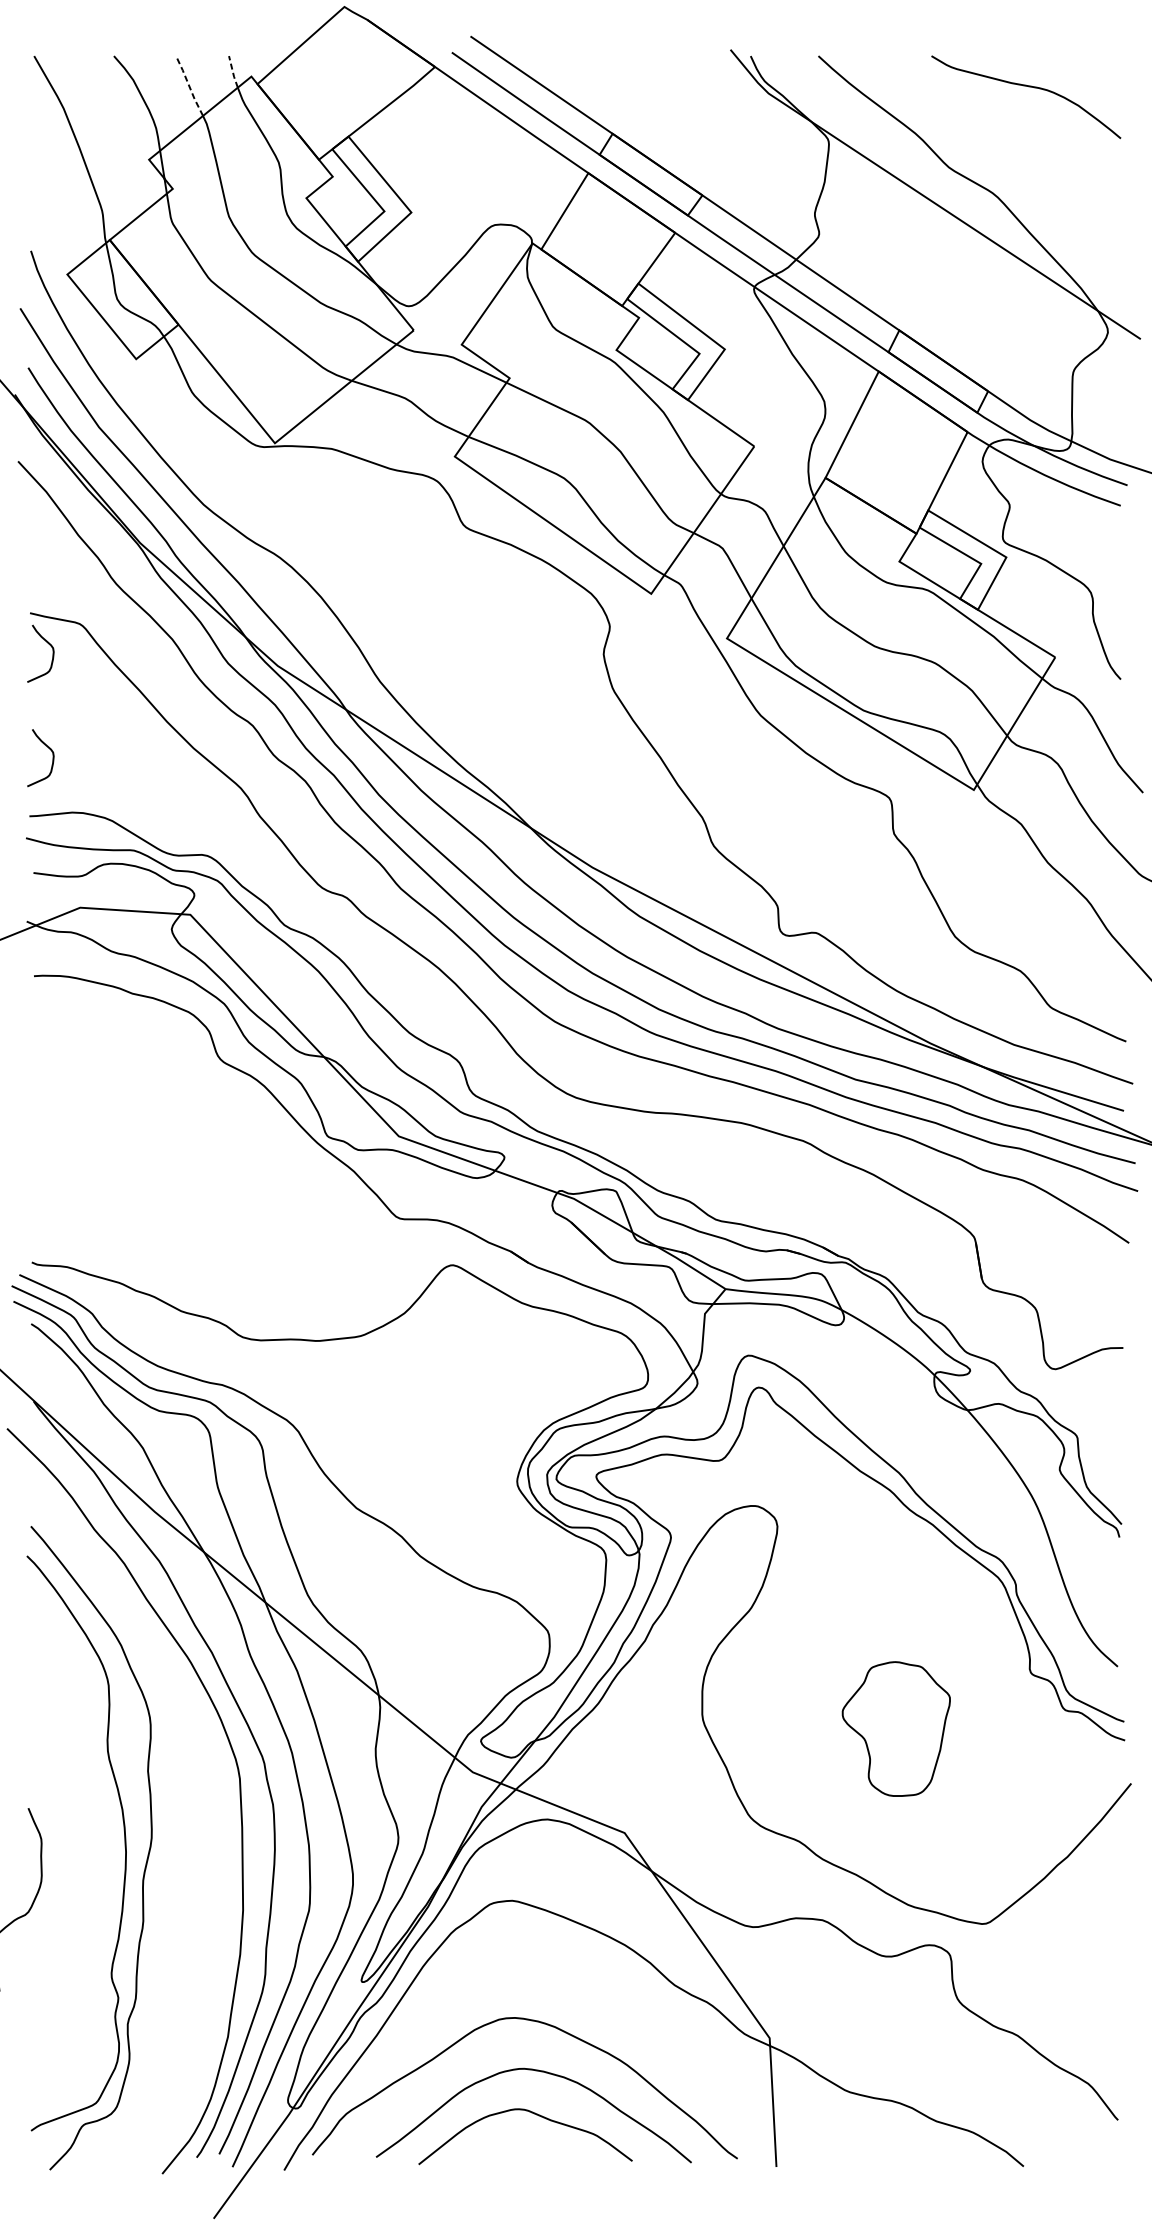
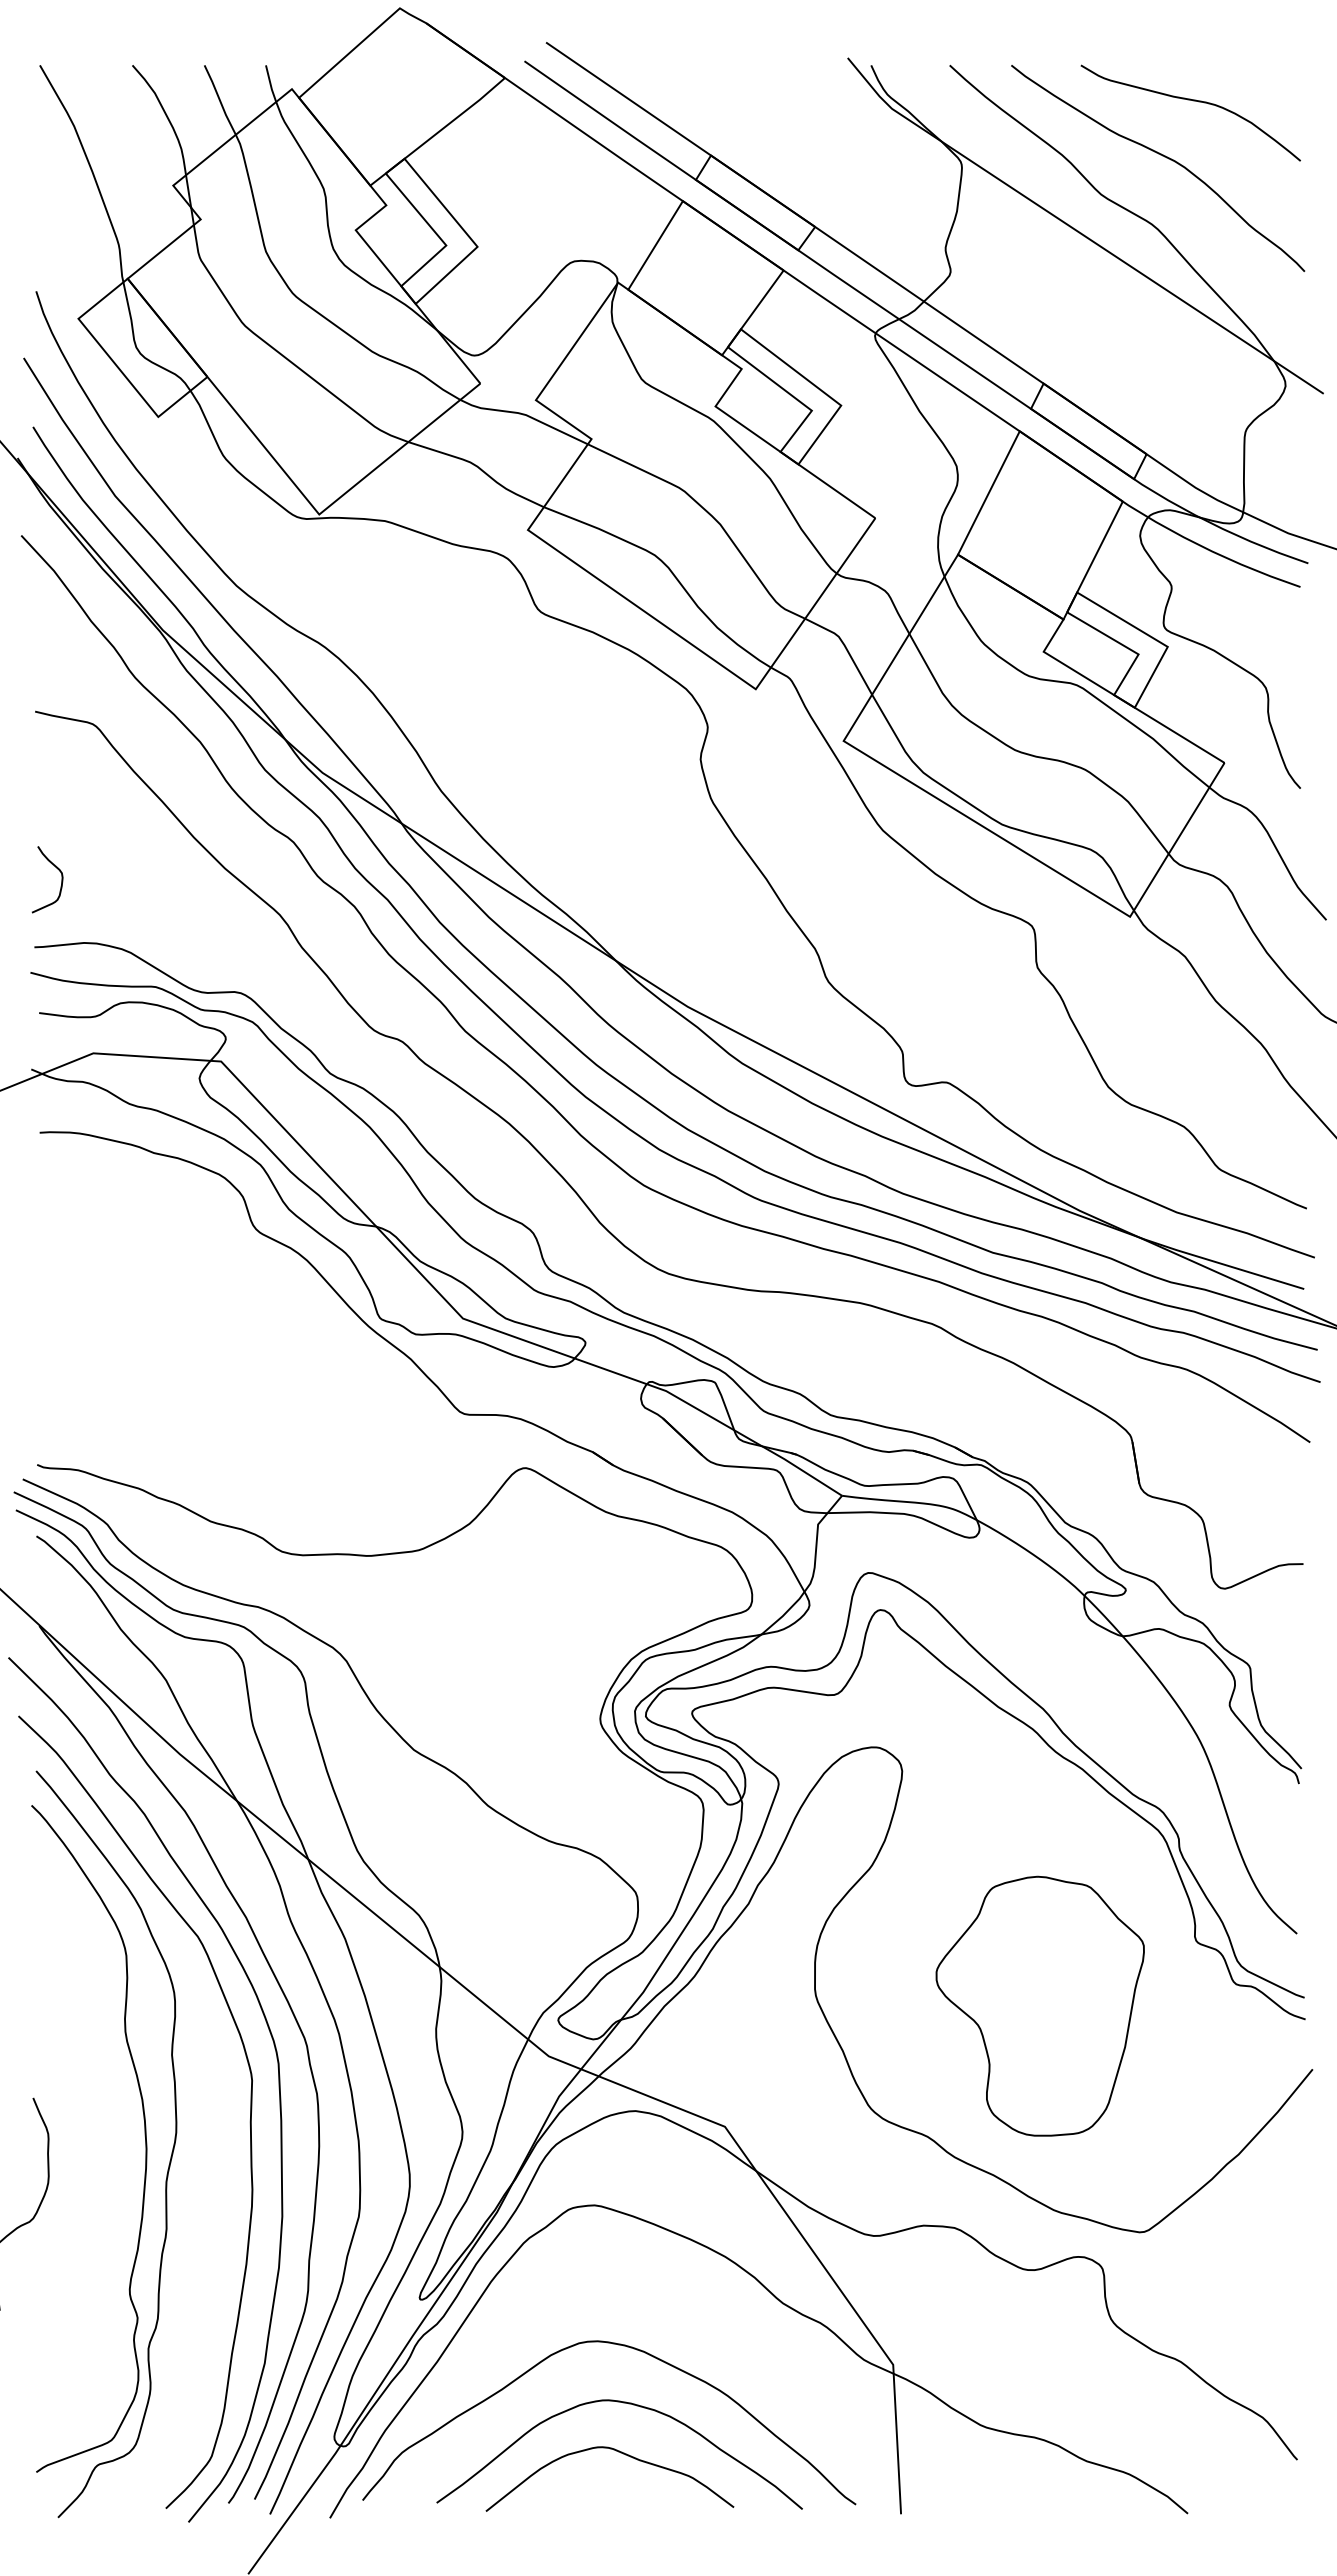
line: (232, 72) -> (270, 84), dashed -> solid
line: (188, 86) -> (219, 100), dashed -> solid
curve: (1003, 135) -> (1164, 157), added
curve: (52, 653) -> (61, 758), removed
part: (895, 1728) -> (1039, 2005), size x1.67
curve: (214, 1828) -> (249, 2121), added

